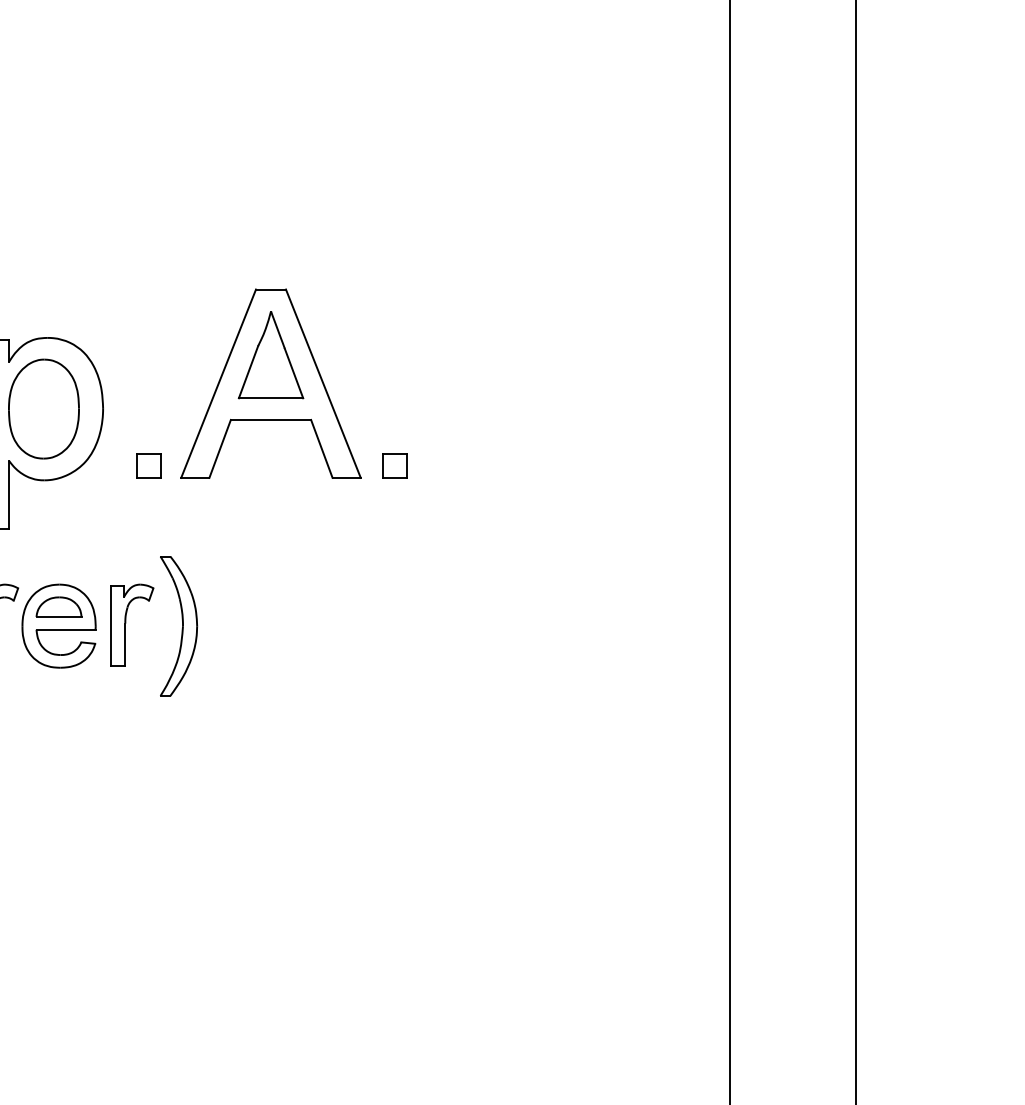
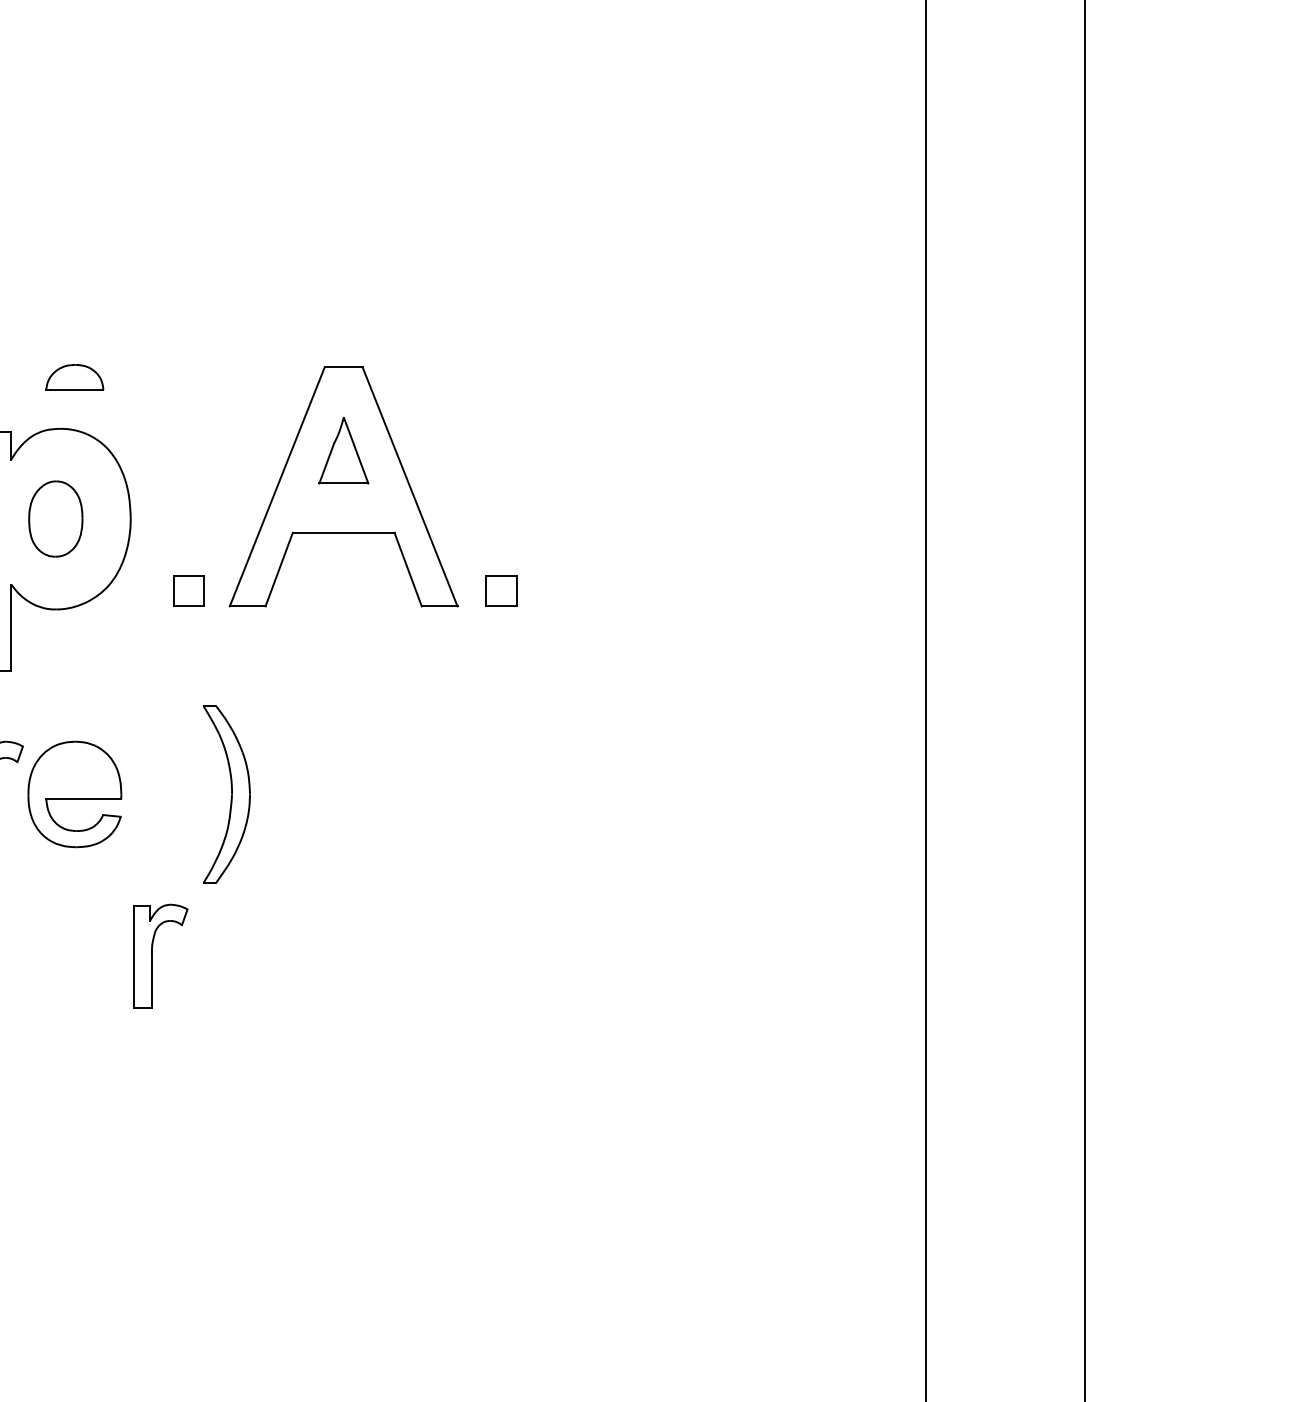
part: (270, 355) -> (343, 450), size x0.6
part: (43, 408) -> (55, 518), size x0.6
part: (58, 607) -> (74, 377), moved
part: (125, 624) -> (152, 955), moved

